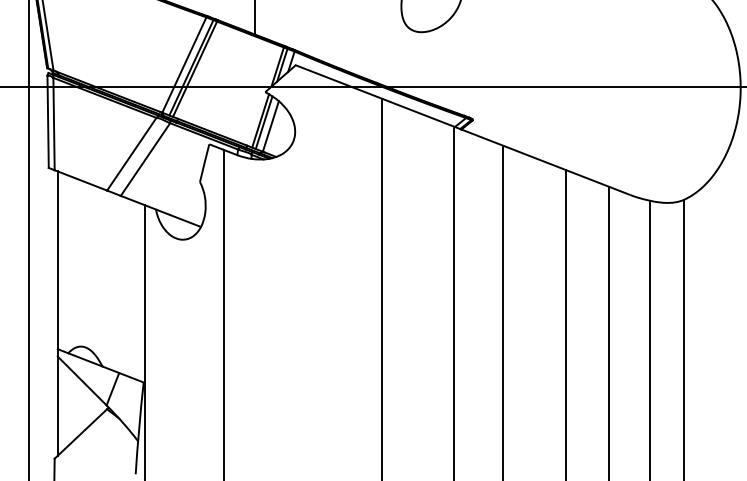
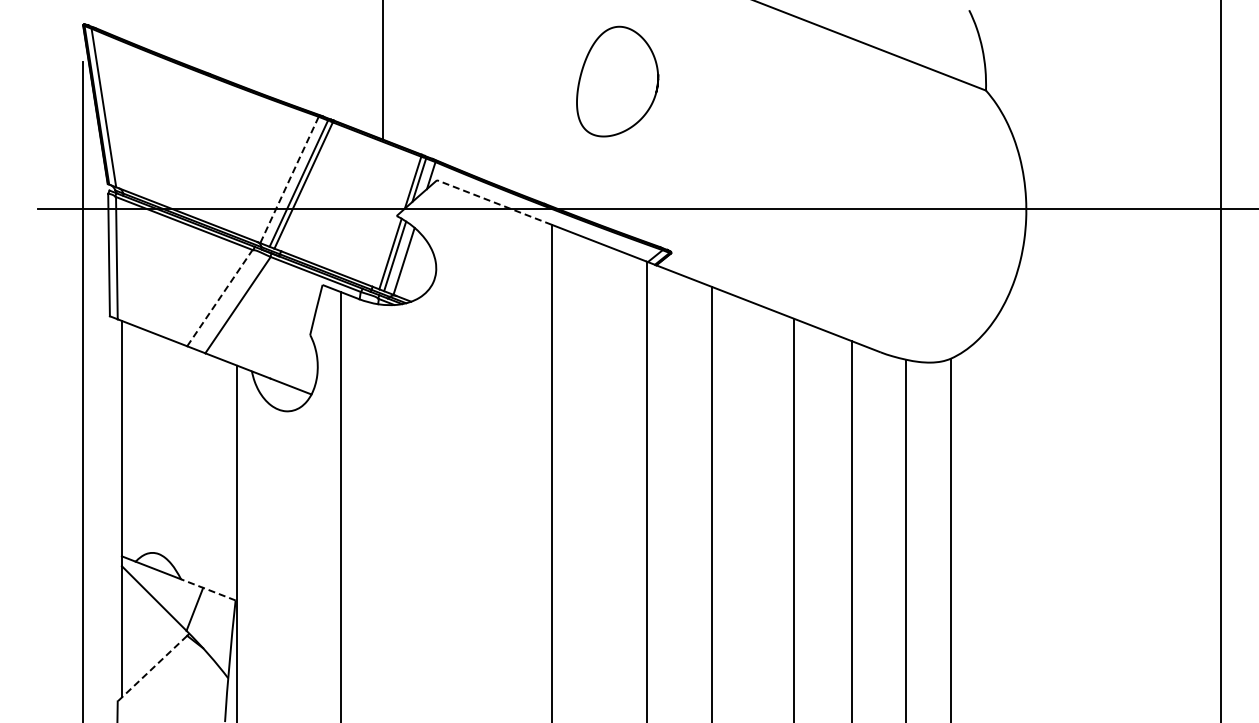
line: (184, 65) -> (289, 180), solid -> dashed
line: (339, 82) -> (494, 202), solid -> dashed
line: (132, 153) -> (220, 297), solid -> dashed
line: (122, 374) -> (207, 589), solid -> dashed
line: (80, 433) -> (152, 668), solid -> dashed

